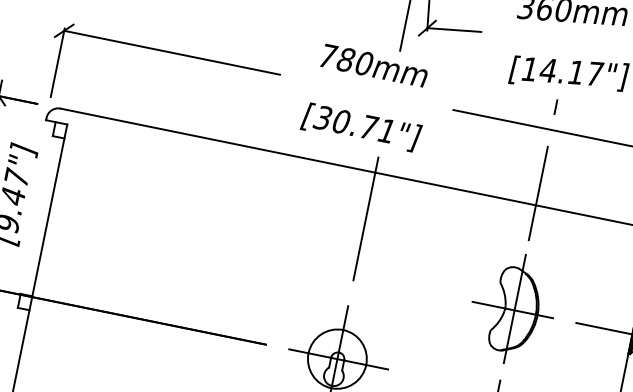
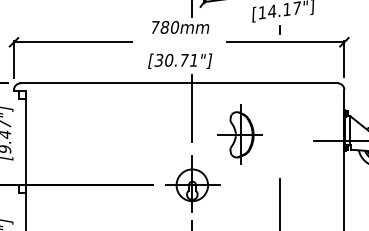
line: (539, 192) -> (280, 76), removed
part: (511, 309) -> (239, 134), moved

